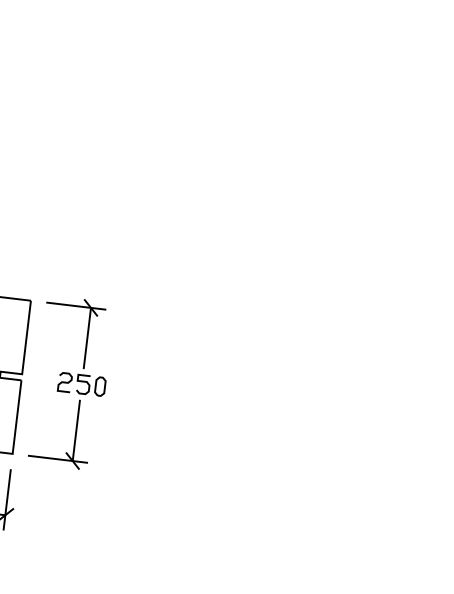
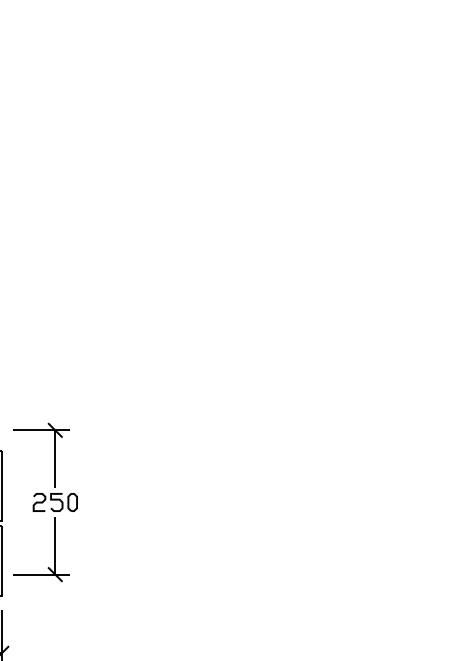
part: (71, 383) -> (45, 502), moved

